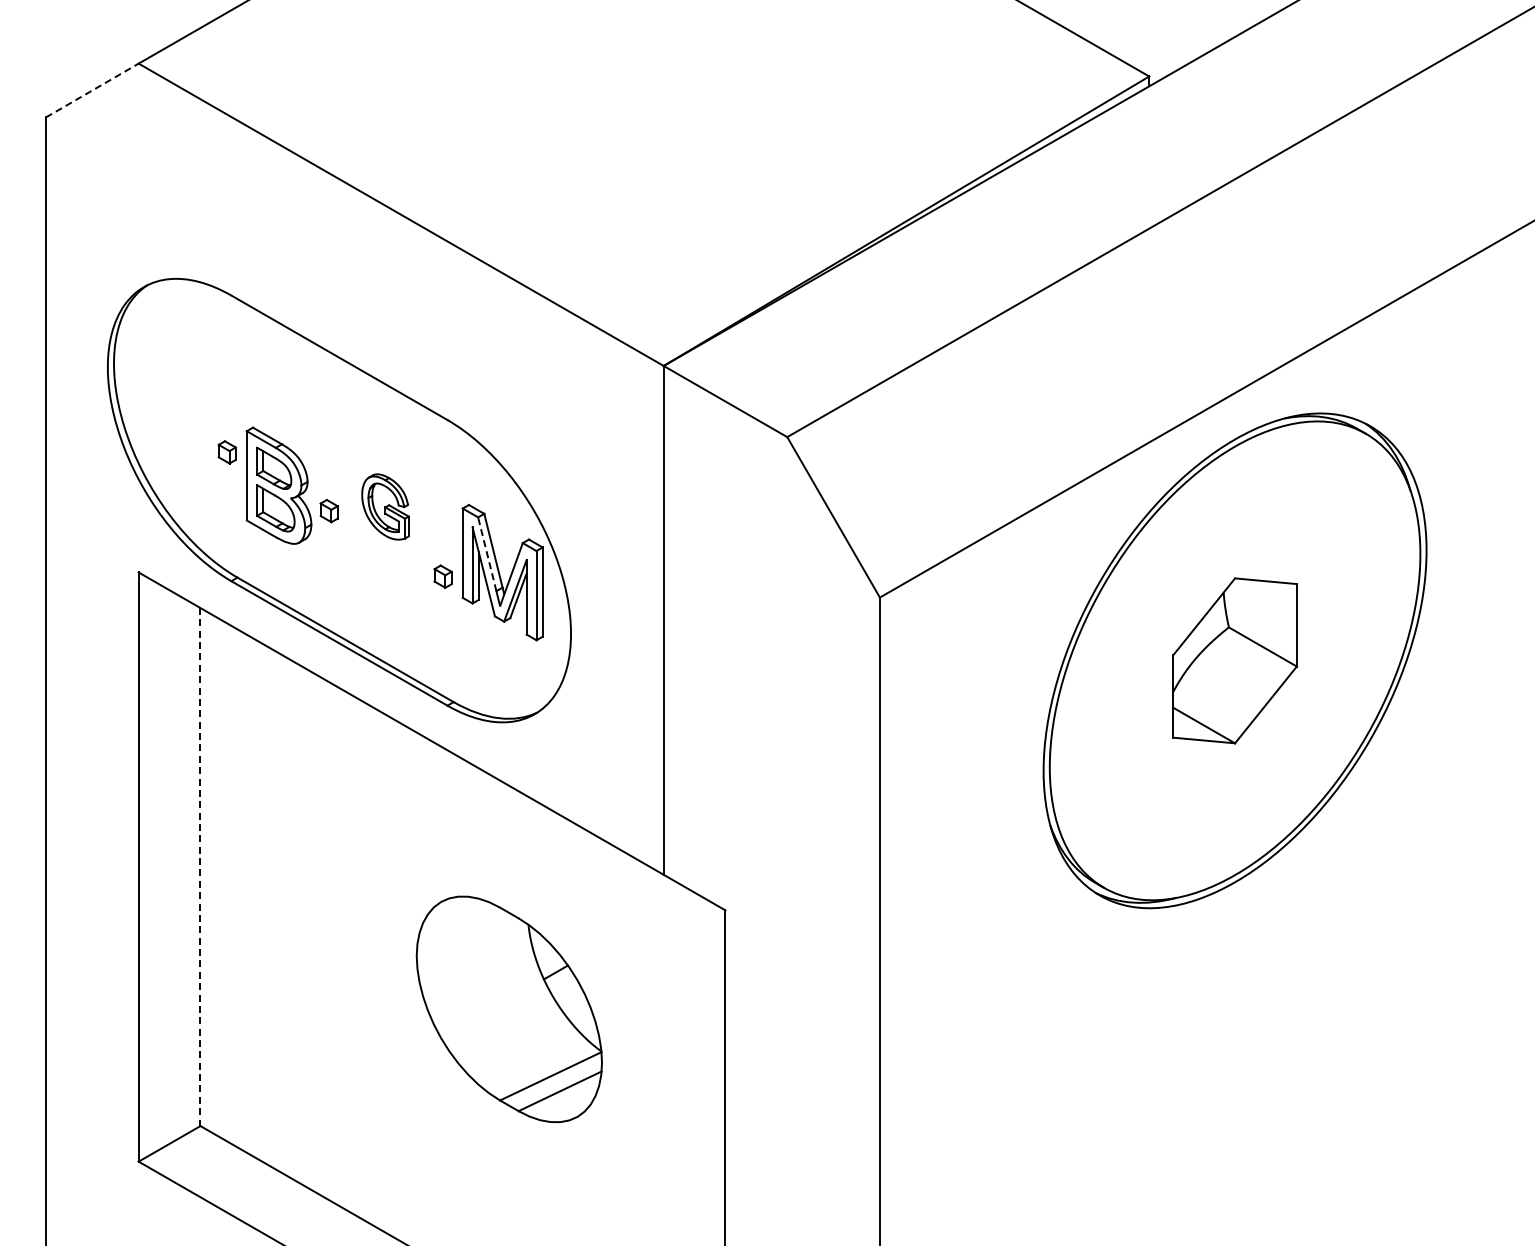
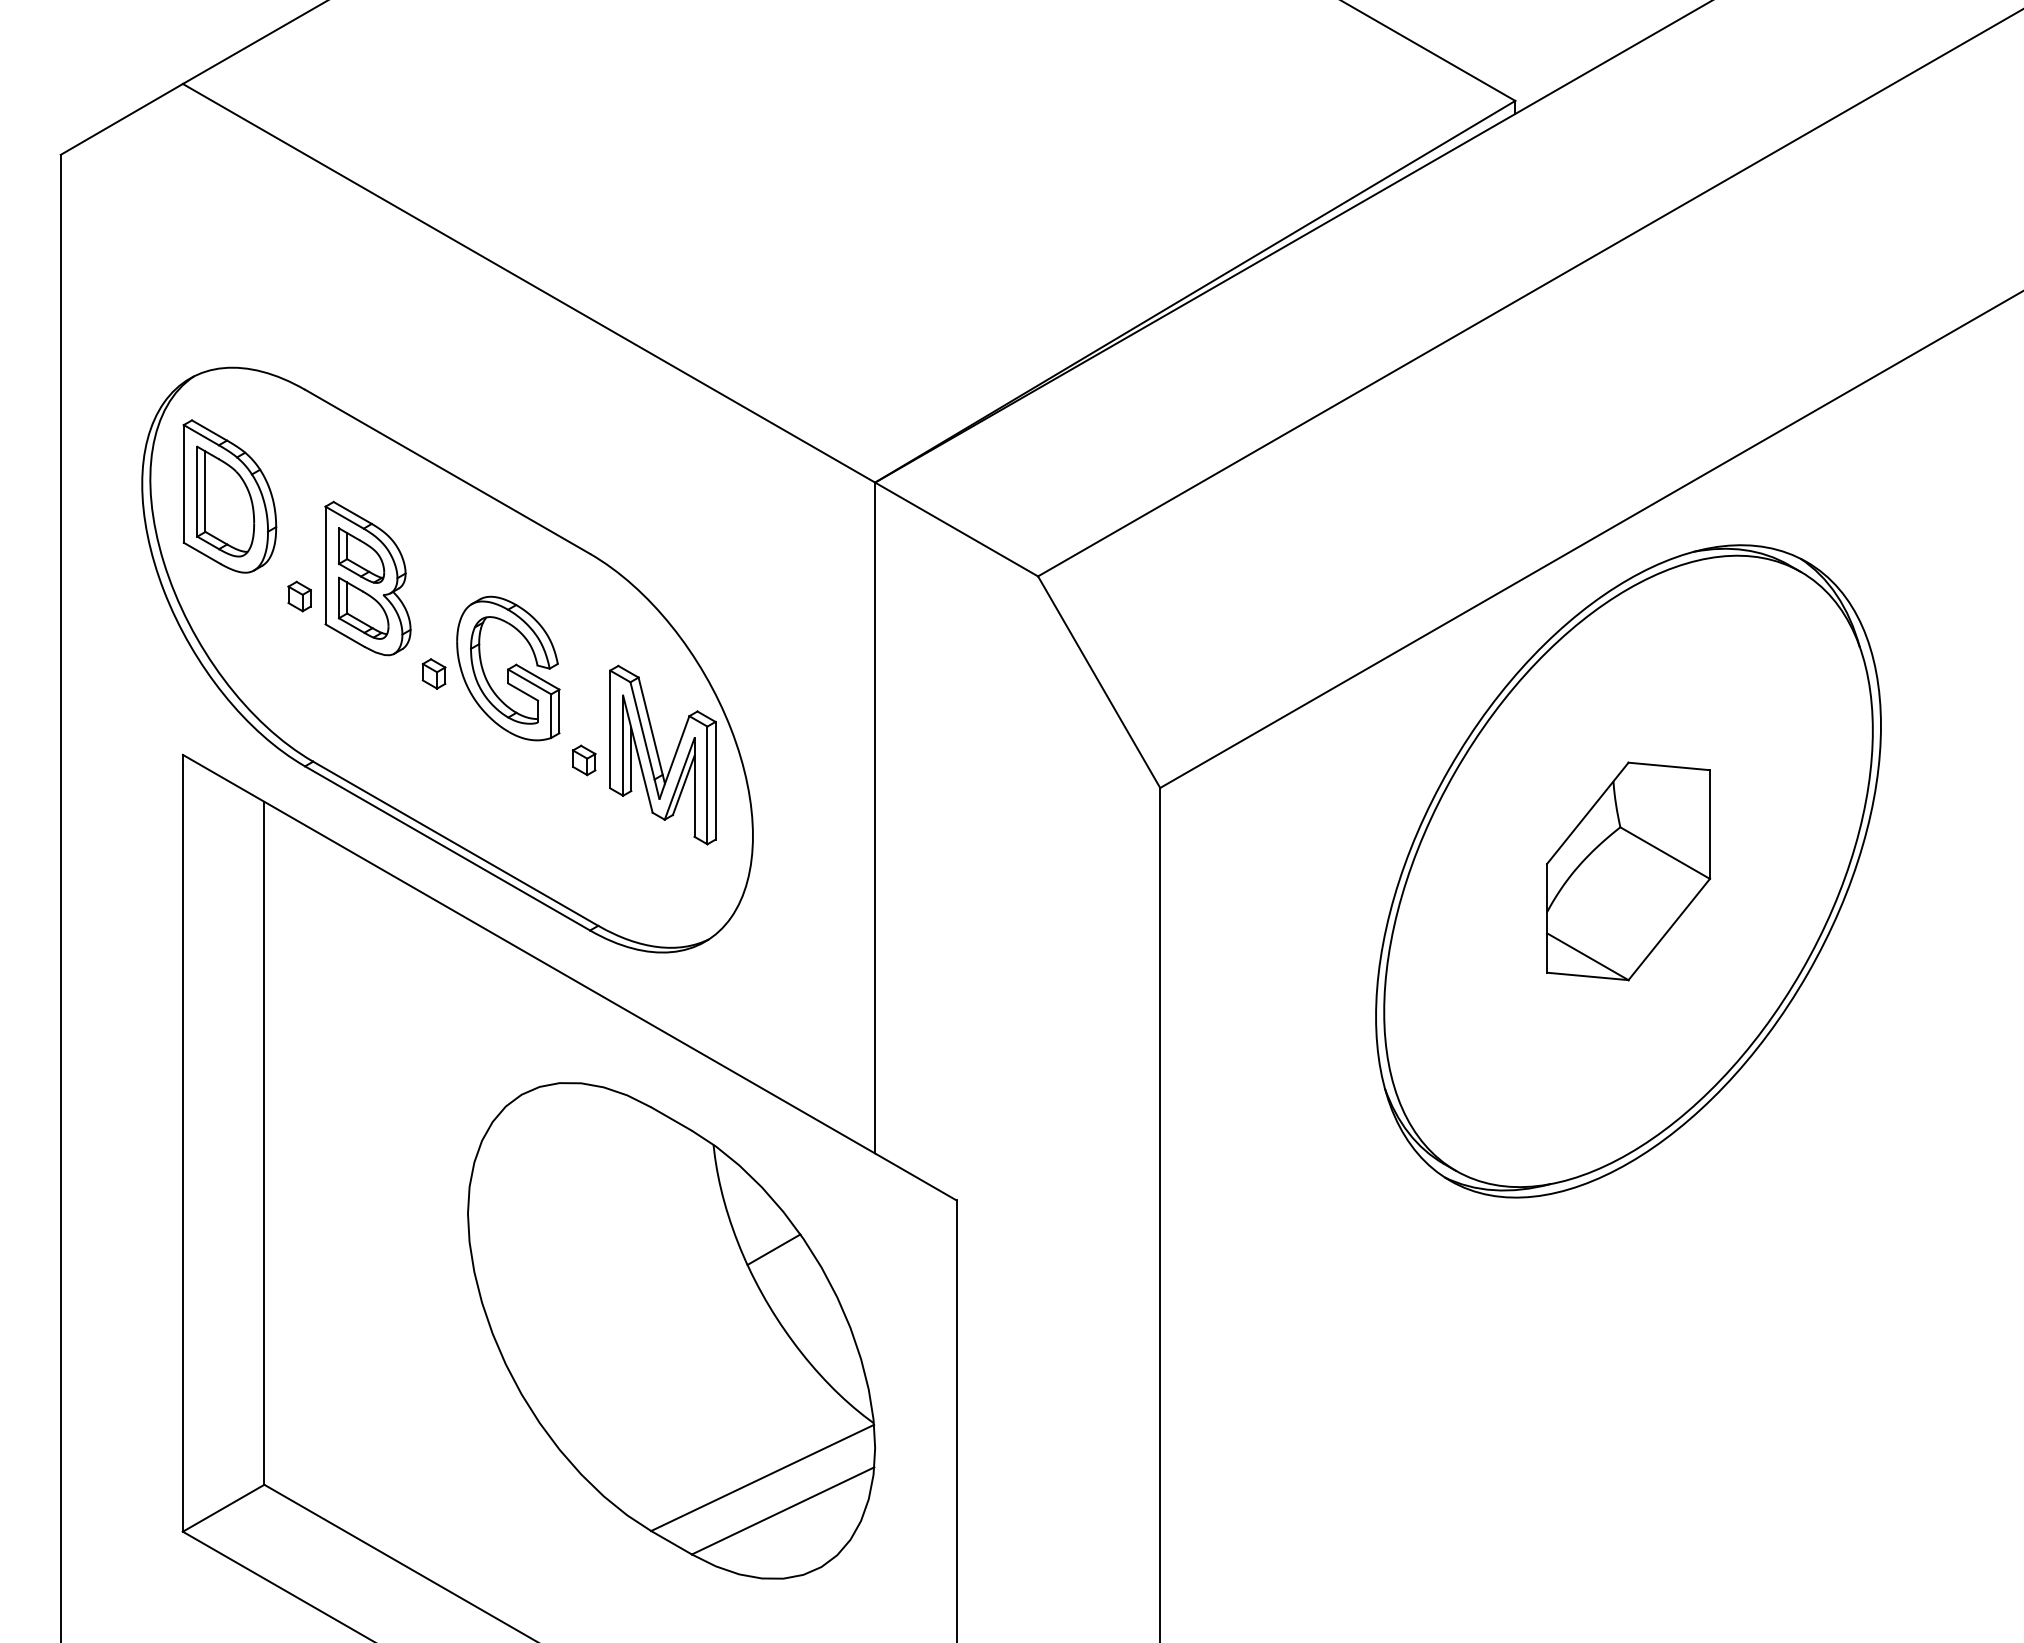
line: (92, 90) -> (122, 119), dashed -> solid
part: (174, 376) -> (230, 496), added
part: (278, 485) -> (367, 578), moved
part: (385, 506) -> (508, 667), size x1.67
line: (487, 553) -> (642, 729), dashed -> solid
line: (200, 867) -> (264, 1143), dashed -> solid
part: (509, 1009) -> (671, 1331), size x1.67

